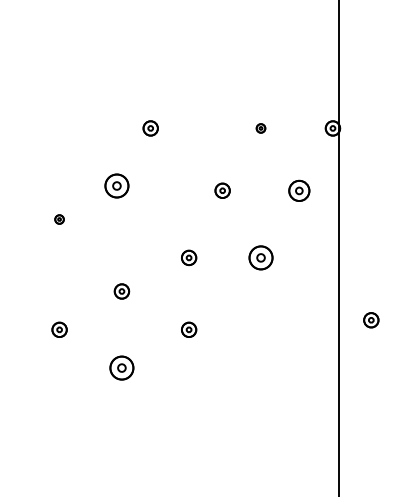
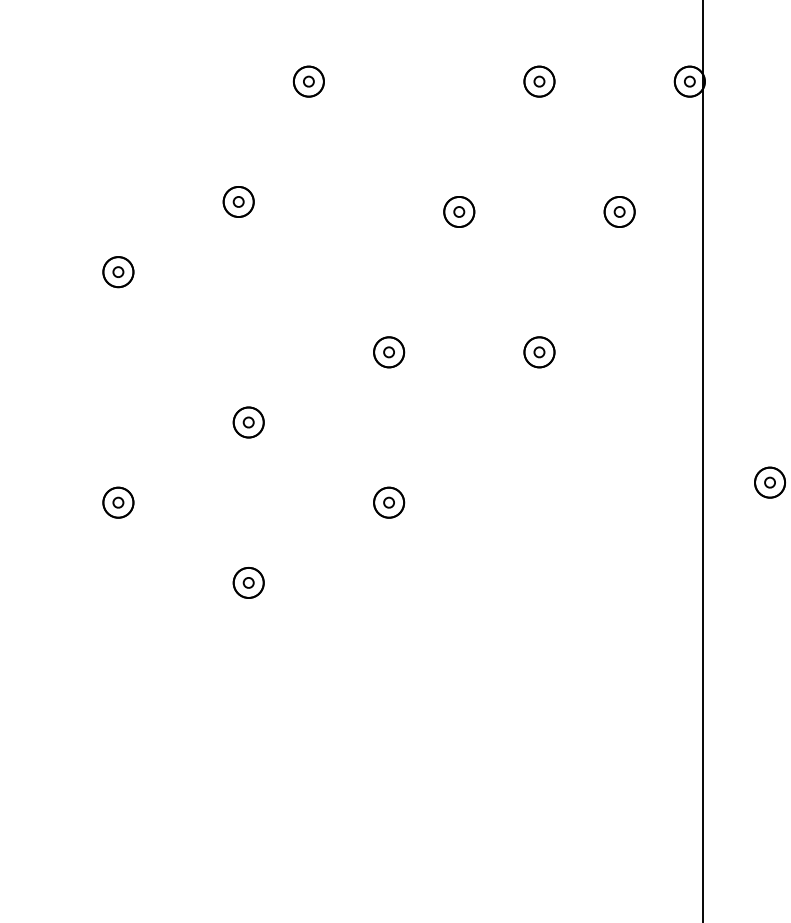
part: (260, 128) -> (538, 81), size x1.67
part: (117, 185) -> (239, 200), size x0.62
part: (299, 190) -> (619, 211), size x0.71
part: (59, 219) -> (118, 271), size x1.67
part: (260, 257) -> (538, 351), size x0.62
part: (121, 368) -> (247, 583), size x0.62

